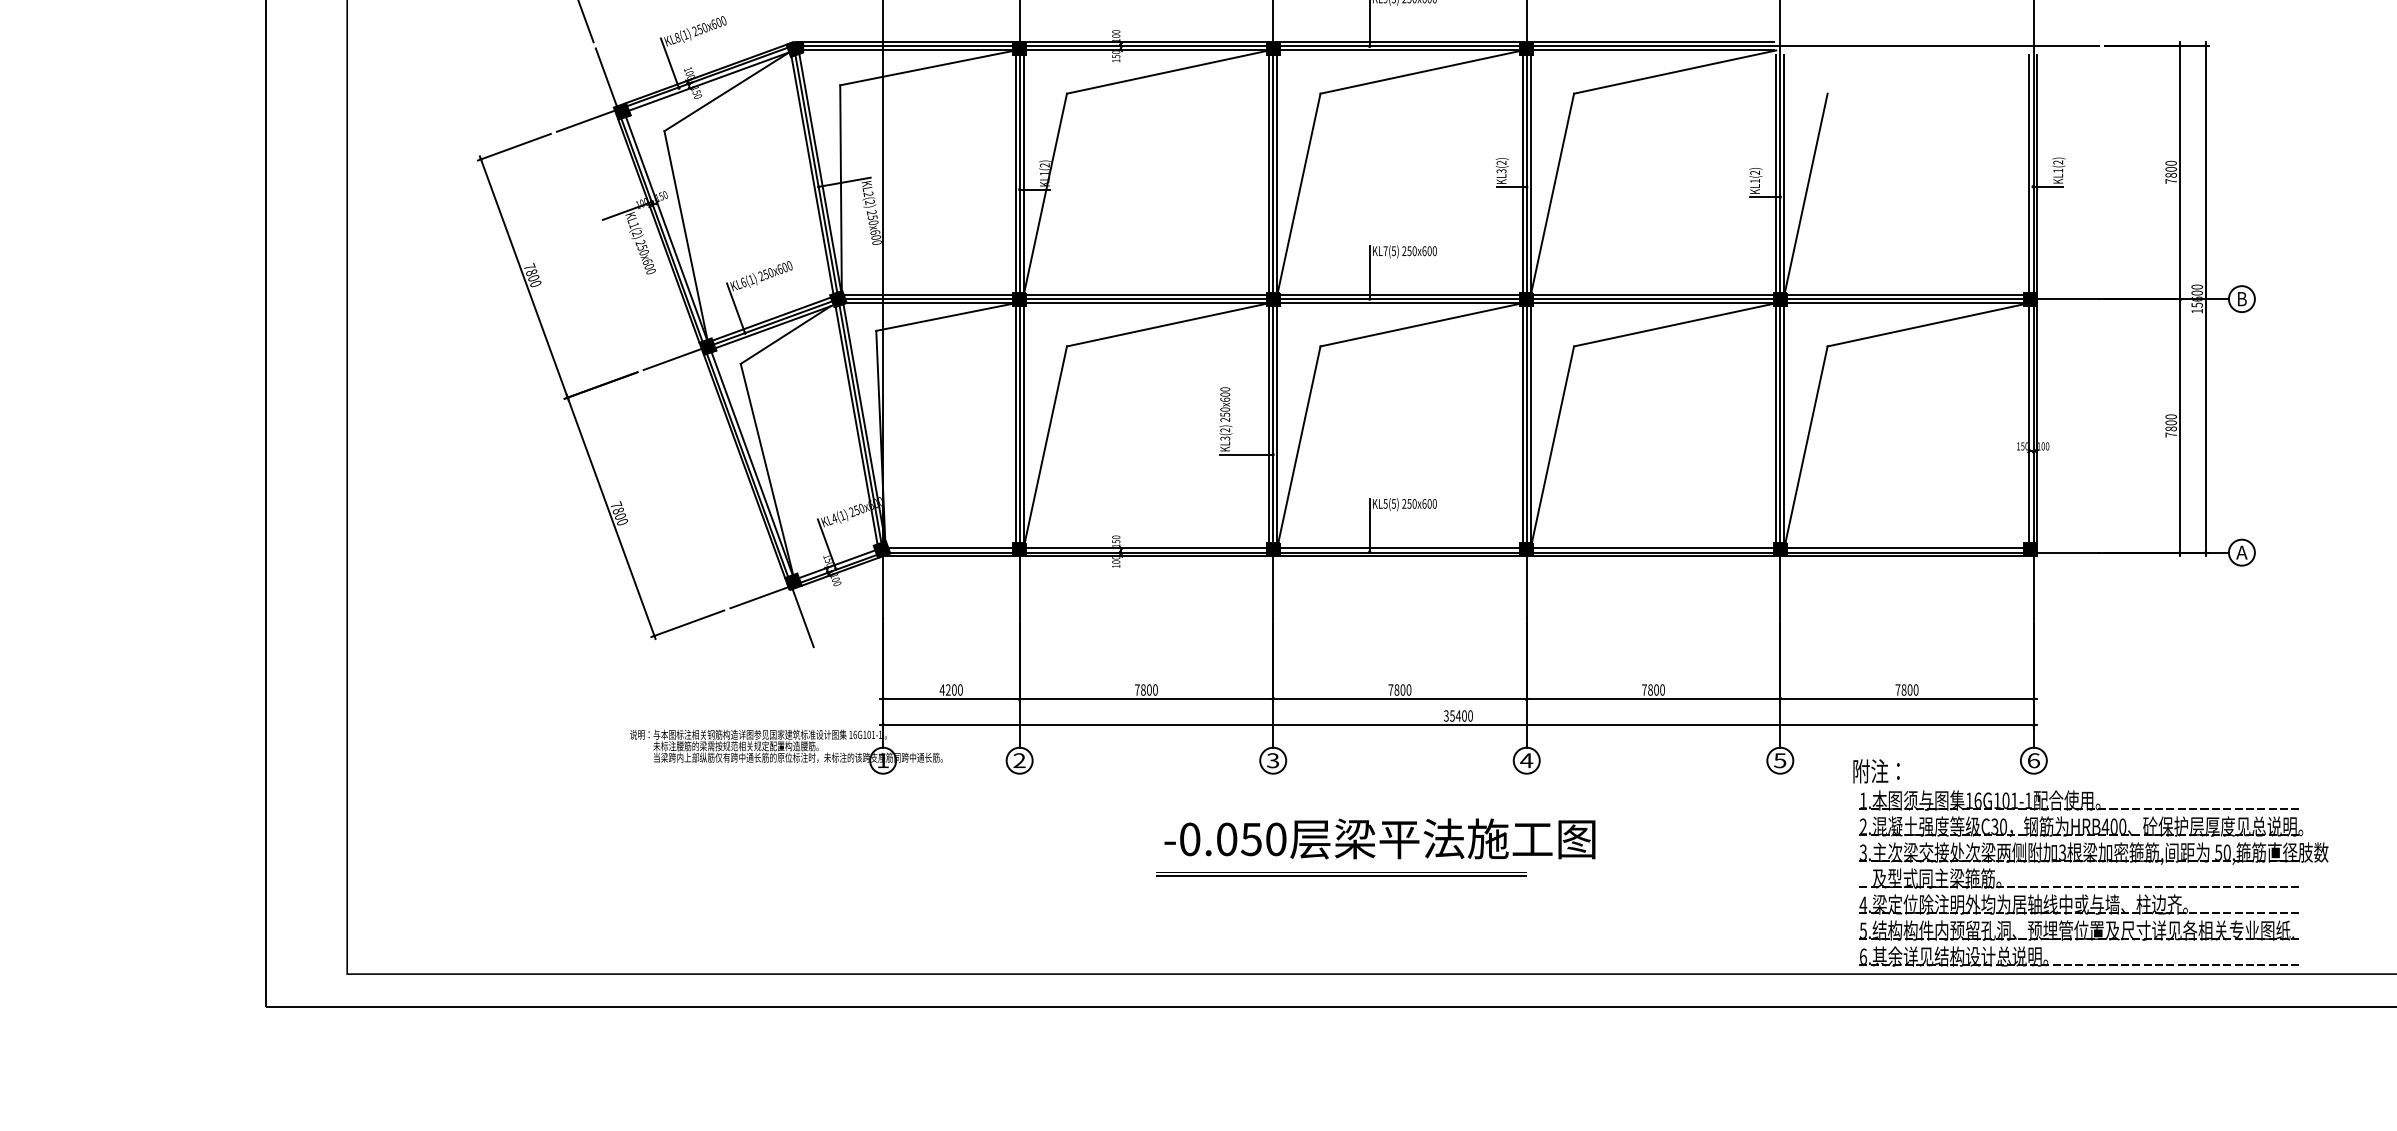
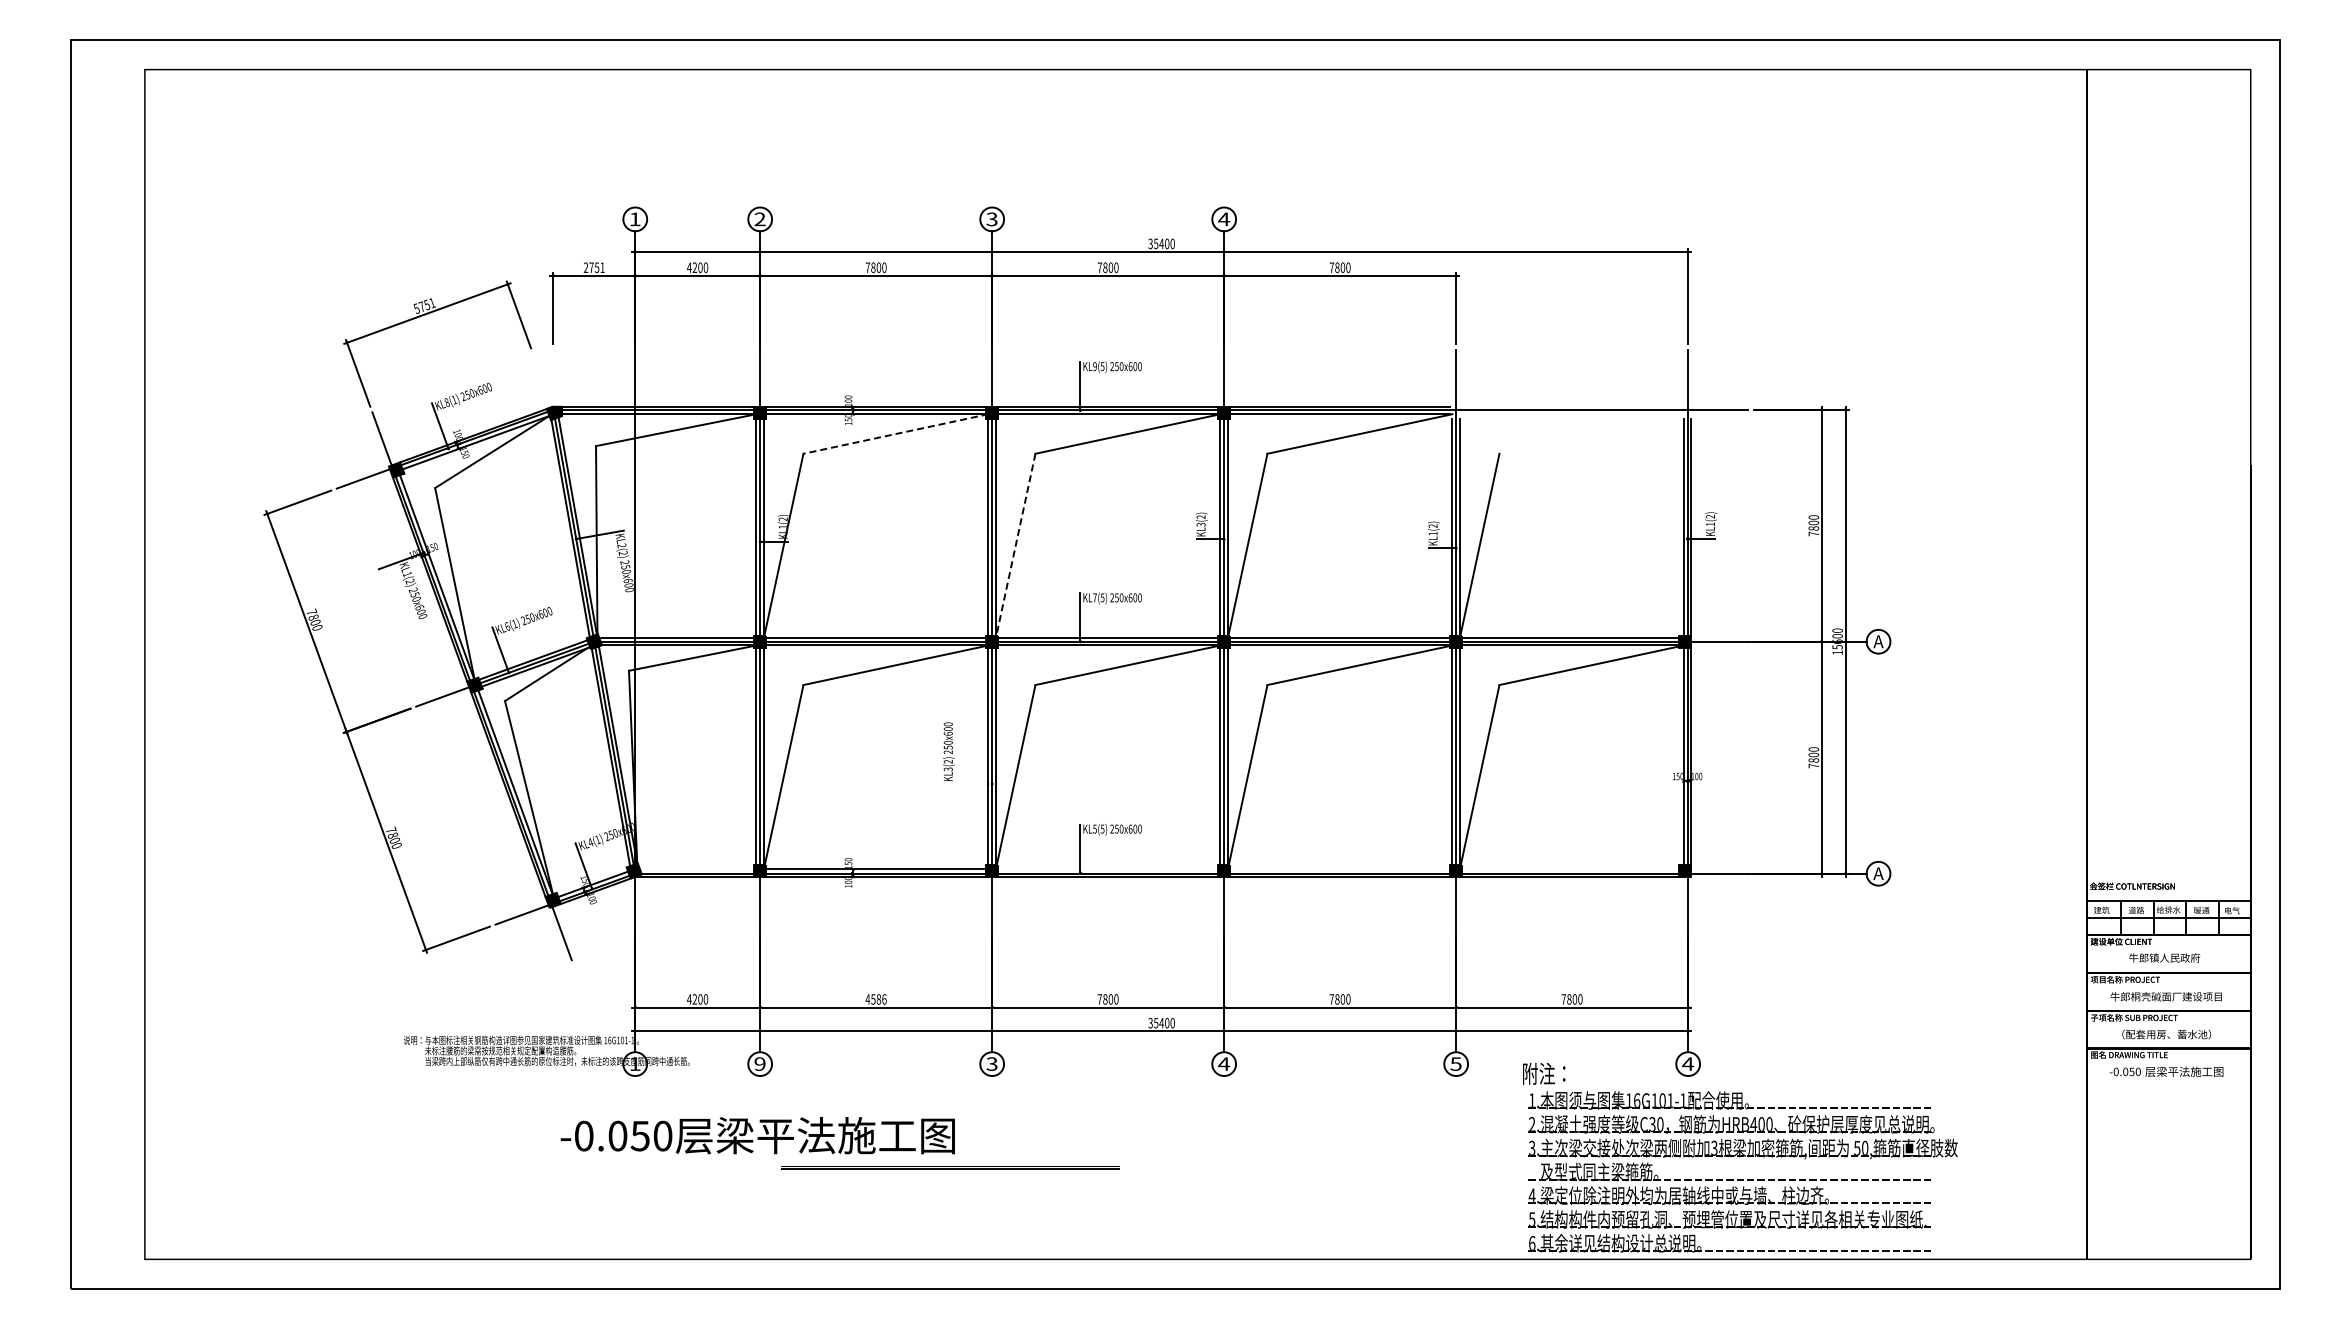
line: (1167, 72) -> (895, 434), solid -> dashed
line: (1298, 193) -> (1015, 545), solid -> dashed
text: (2241, 298) -> (1878, 641), B -> A
line: (1246, 454) -> (967, 783), removed
line: (950, 548) -> (696, 869), removed
line: (1400, 548) -> (1108, 869), removed
line: (1653, 548) -> (1340, 869), removed
line: (1905, 548) -> (1570, 869), removed
text: (1145, 690) -> (875, 999), 7800 -> 4586
text: (1018, 760) -> (759, 1063), 2 -> 9
text: (2034, 760) -> (1688, 1063), 6 -> 4
text: (1379, 838) -> (757, 1135), moved
line: (1341, 872) -> (950, 1166), moved

